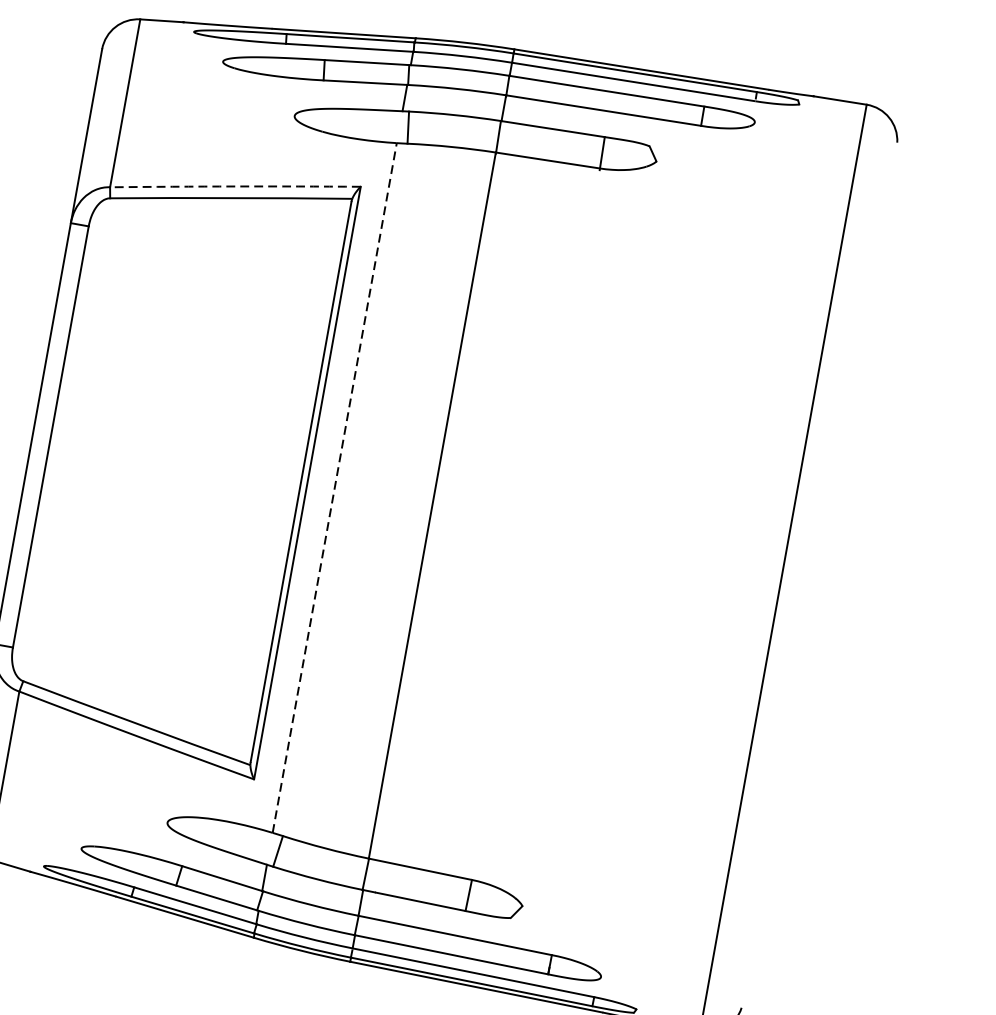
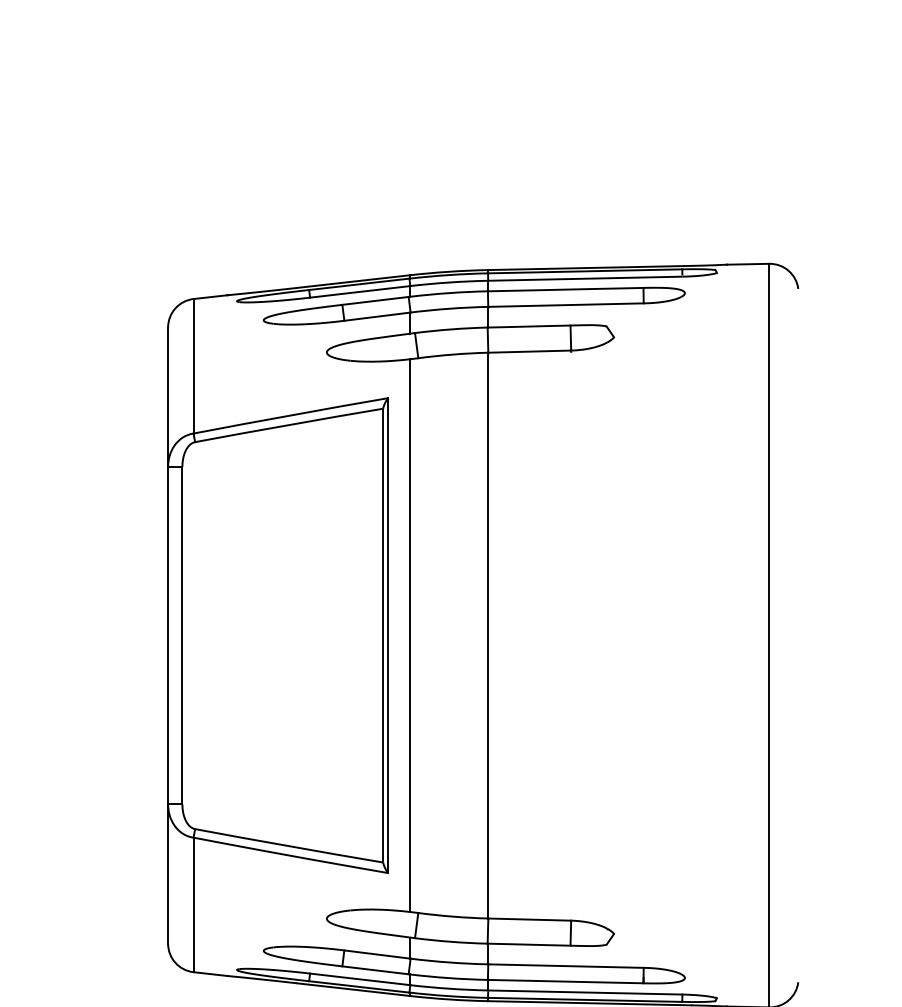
arc: (235, 186) -> (290, 415), dashed -> solid
line: (334, 487) -> (409, 635), dashed -> solid

